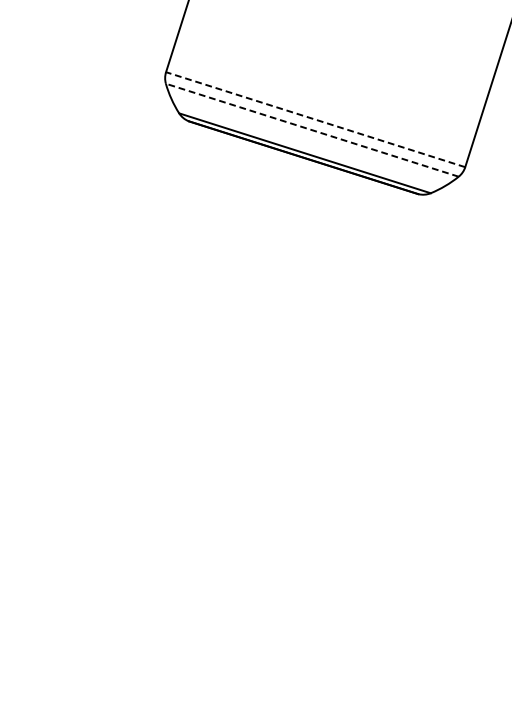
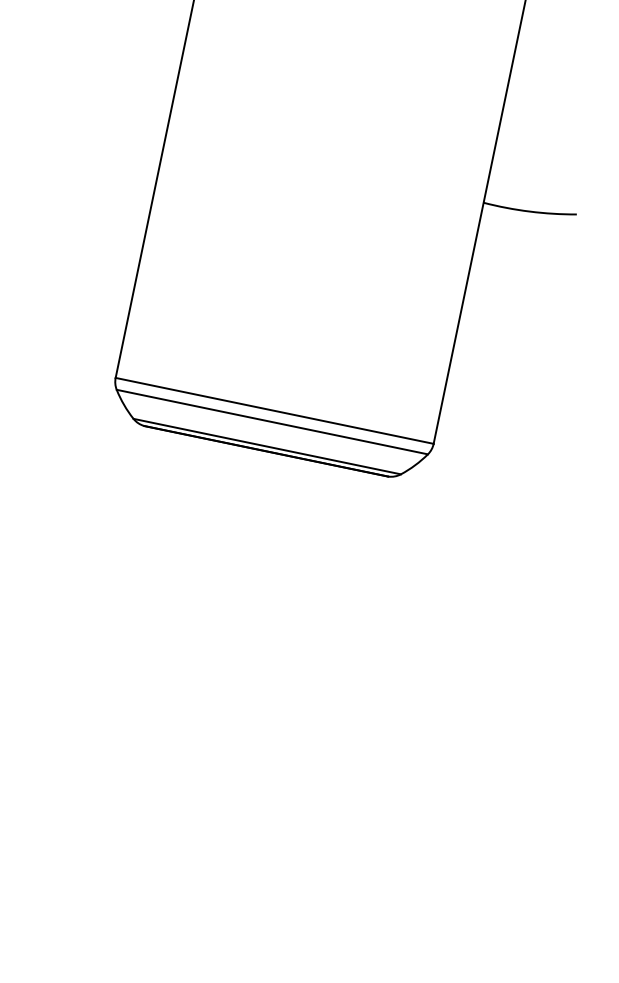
line: (315, 119) -> (274, 410), dashed -> solid
line: (312, 130) -> (272, 422), dashed -> solid

